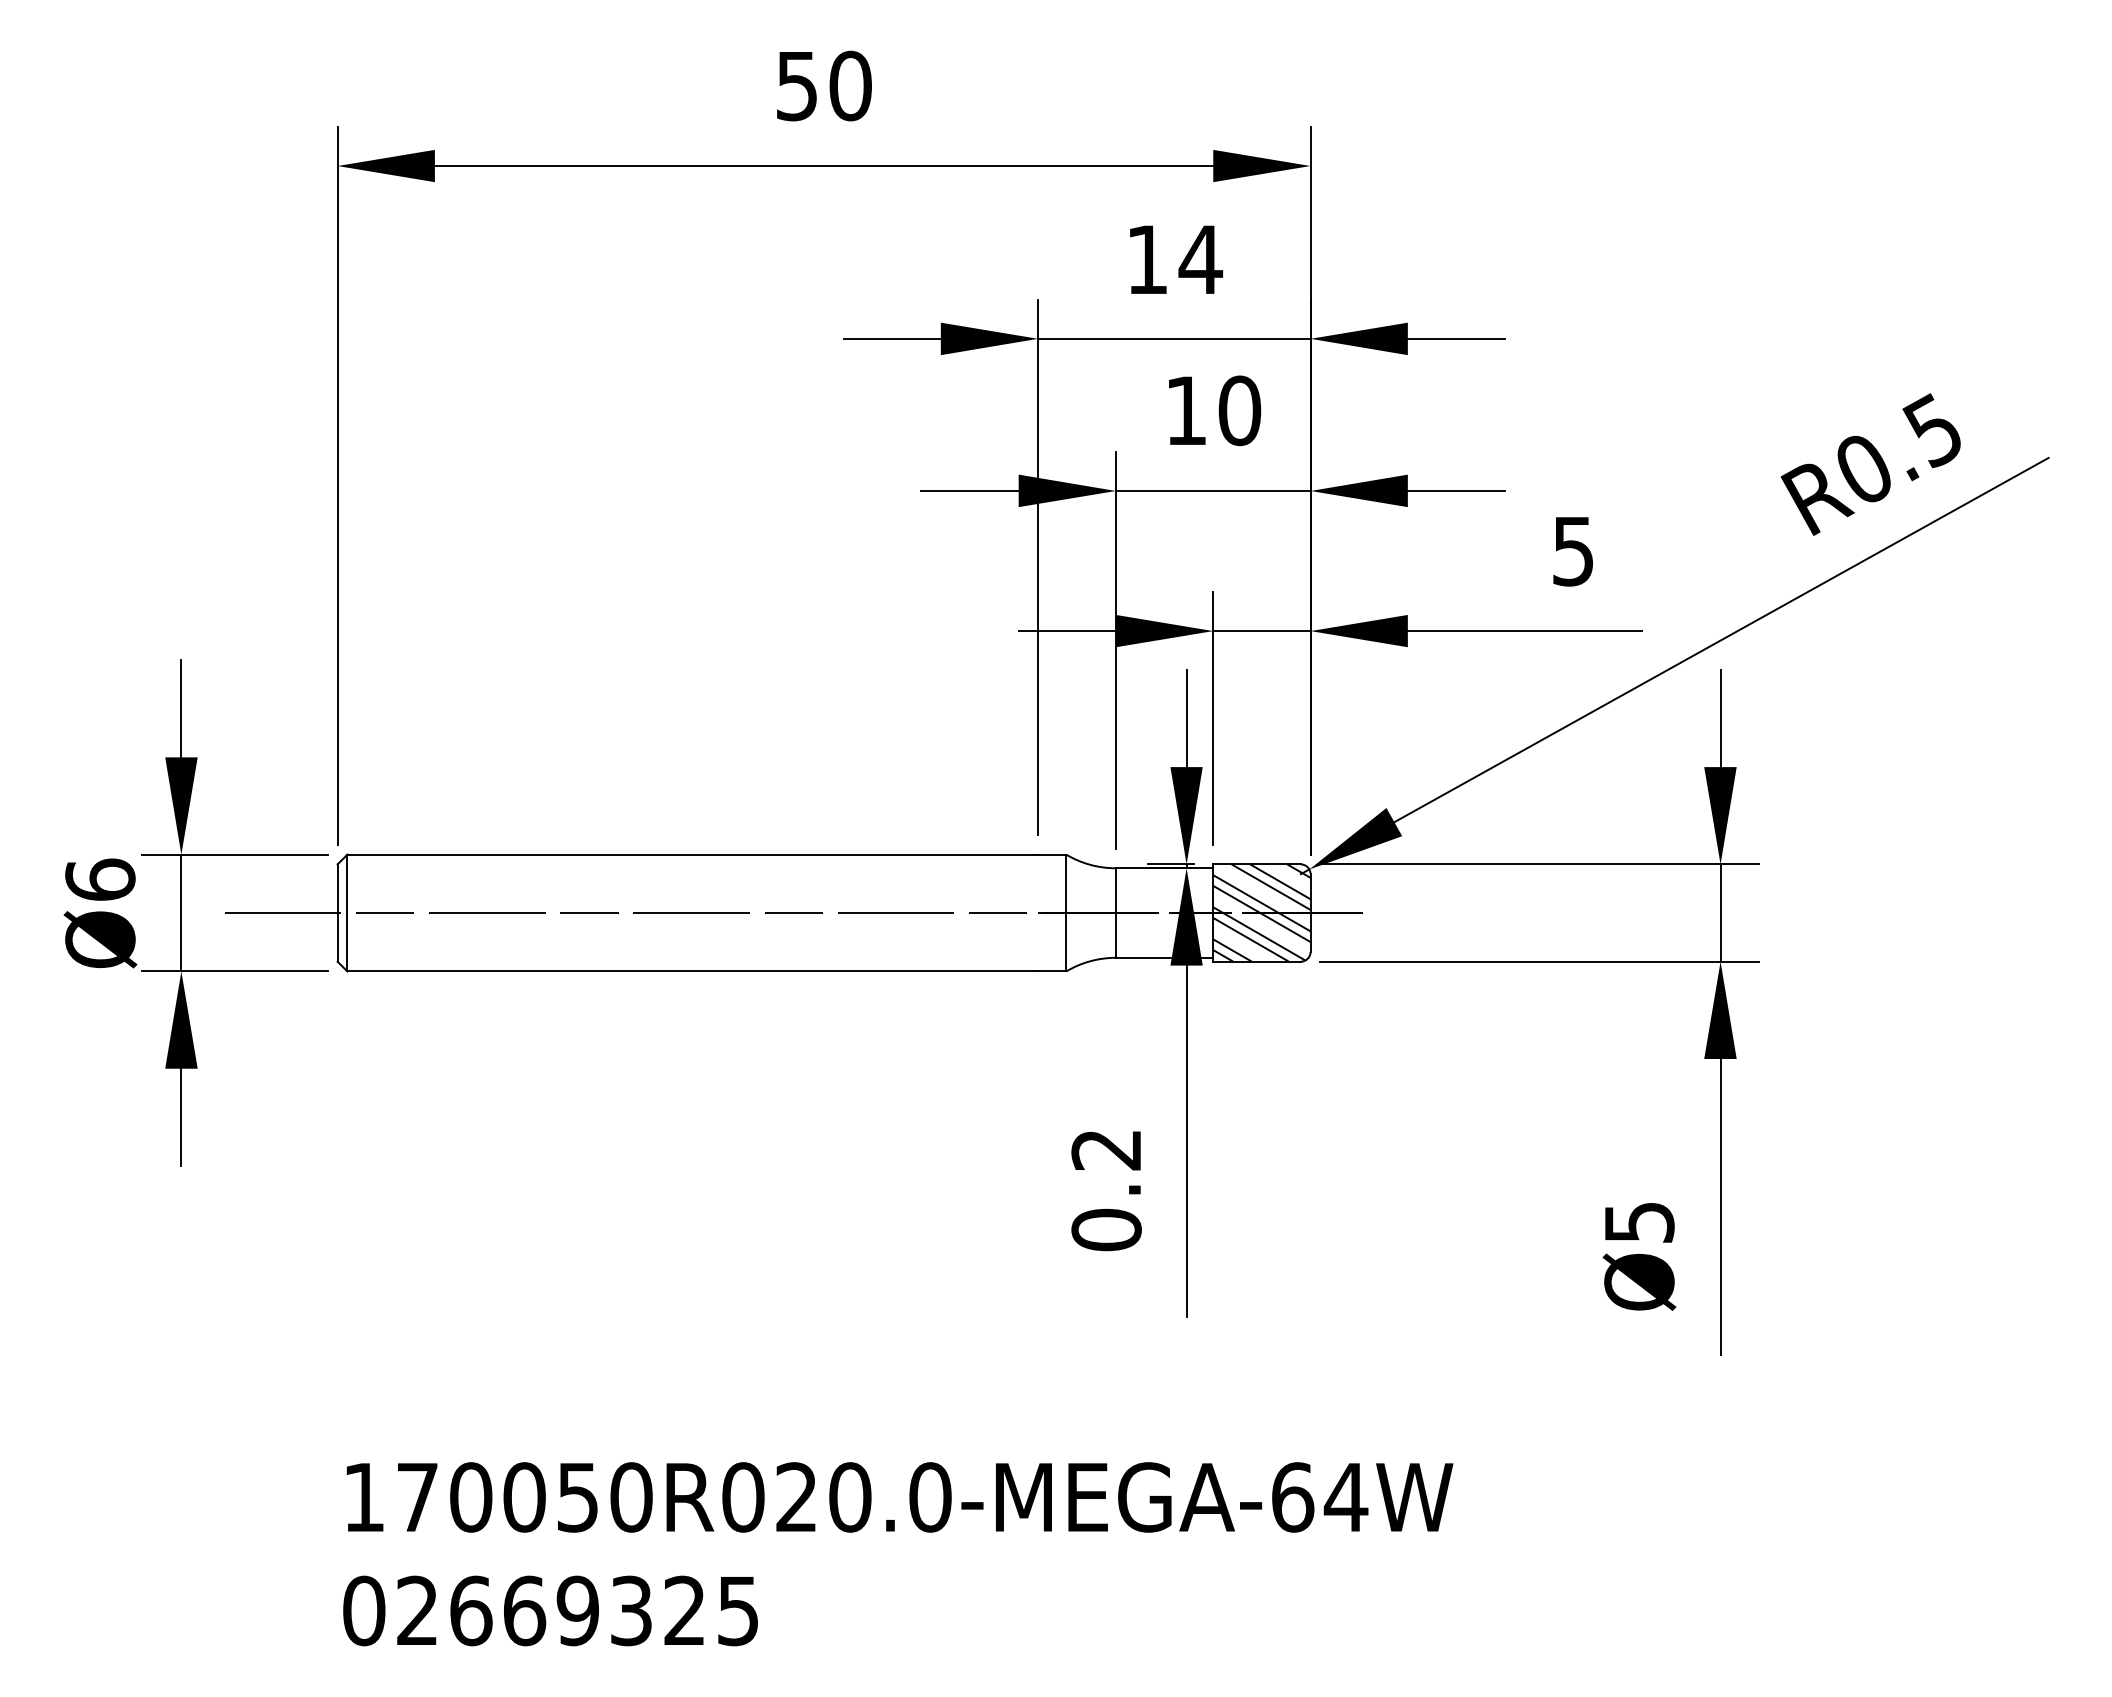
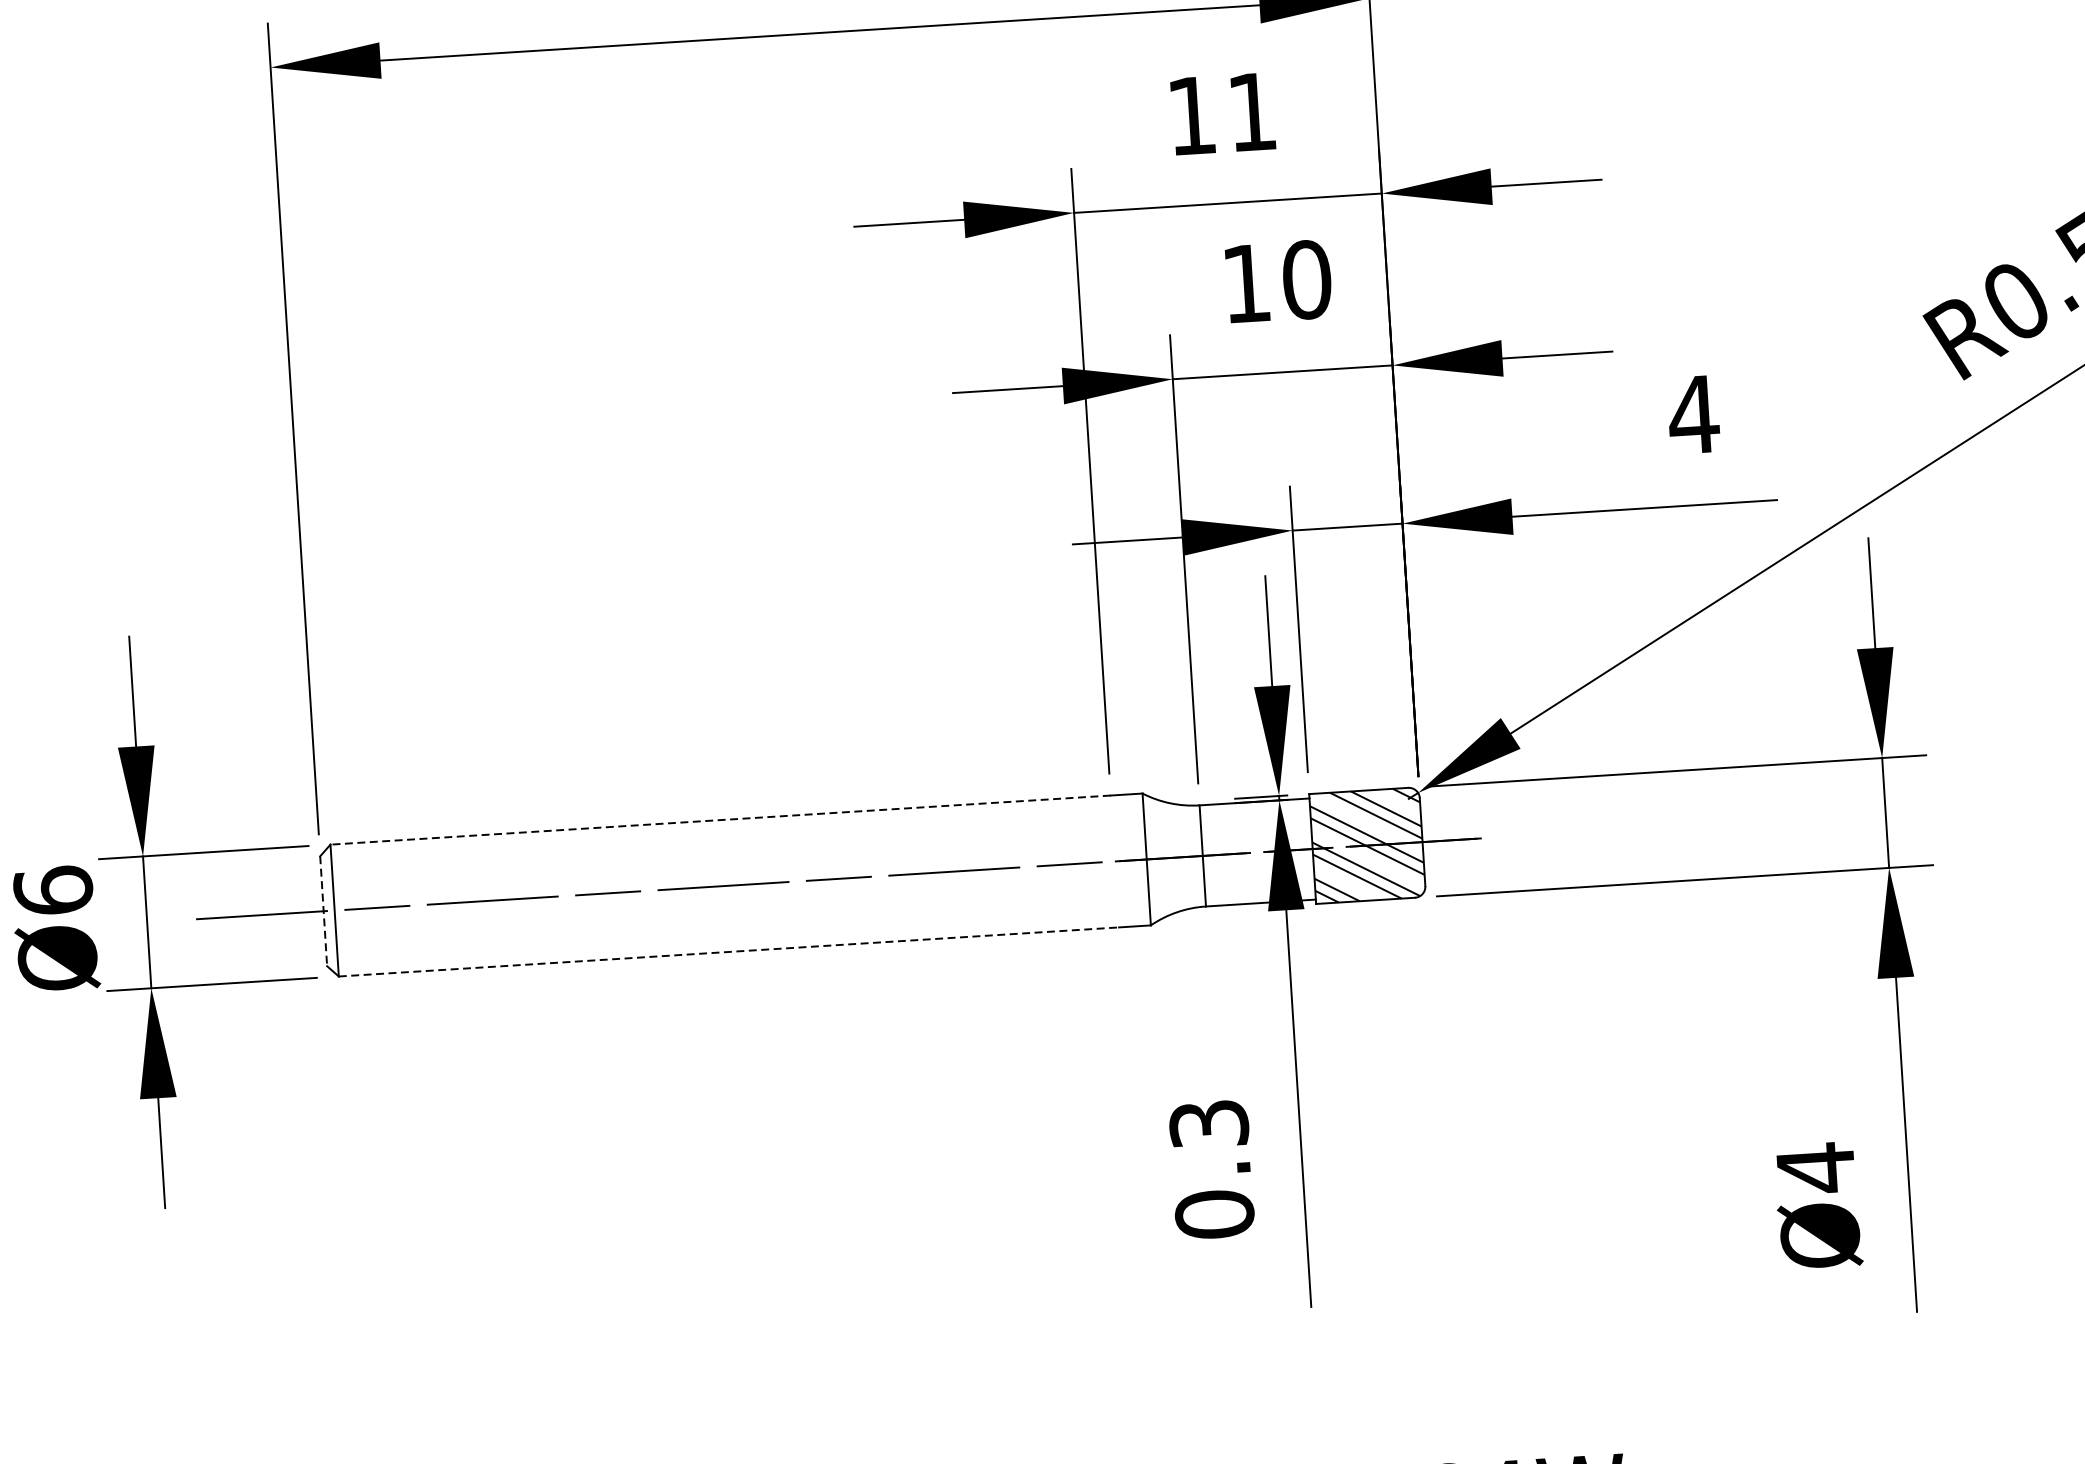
text: (1200, 259) -> (1251, 111), 14 -> 11
text: (1573, 551) -> (1693, 415), 5 -> 4
line: (692, 854) -> (720, 819), solid -> dashed
line: (337, 913) -> (323, 911), solid -> dashed
line: (693, 971) -> (729, 951), solid -> dashed
text: (1106, 1149) -> (1208, 1123), 0.2 -> 0.3
text: (1639, 1222) -> (1816, 1168), Ø5 -> Ø4

